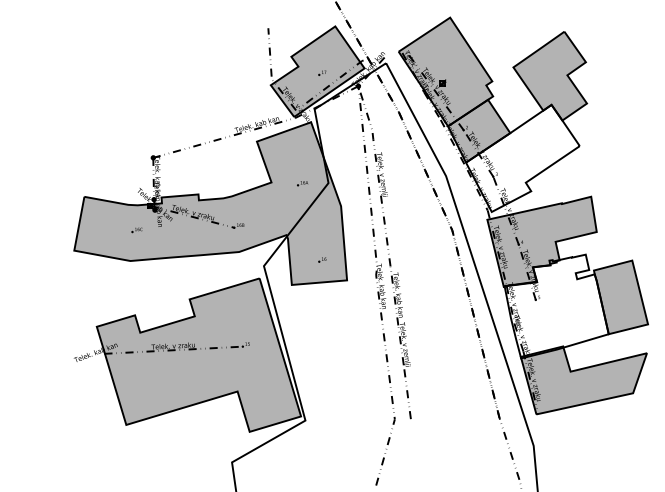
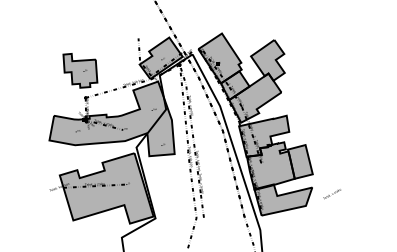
part: (141, 98) -> (80, 70), added
fill: (523, 157) -> (255, 97), added
fill: (555, 305) -> (270, 165), added

